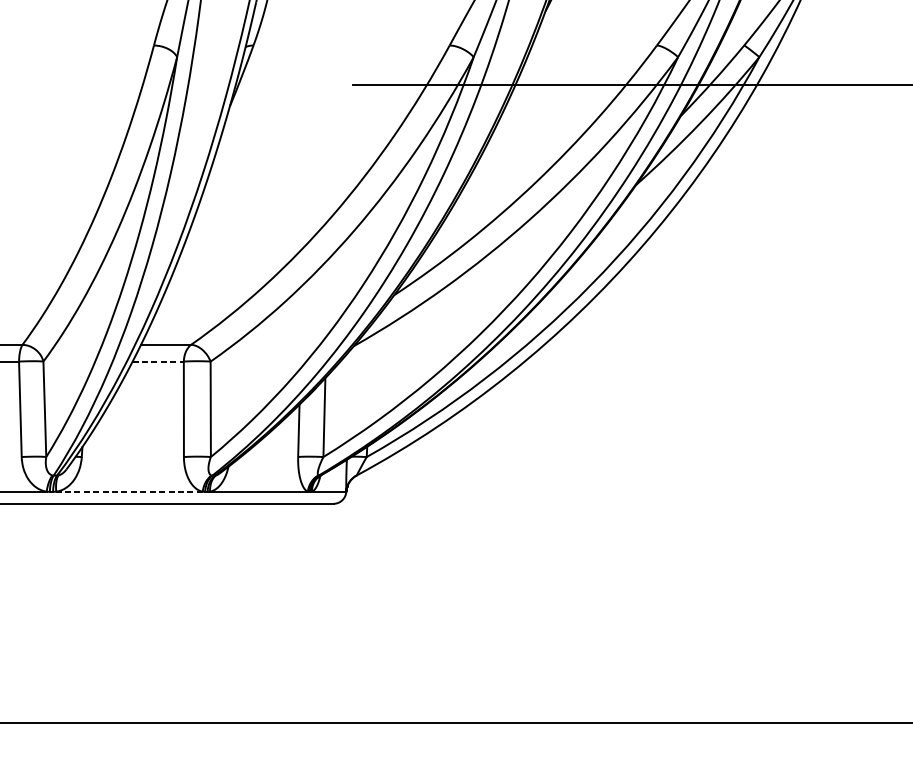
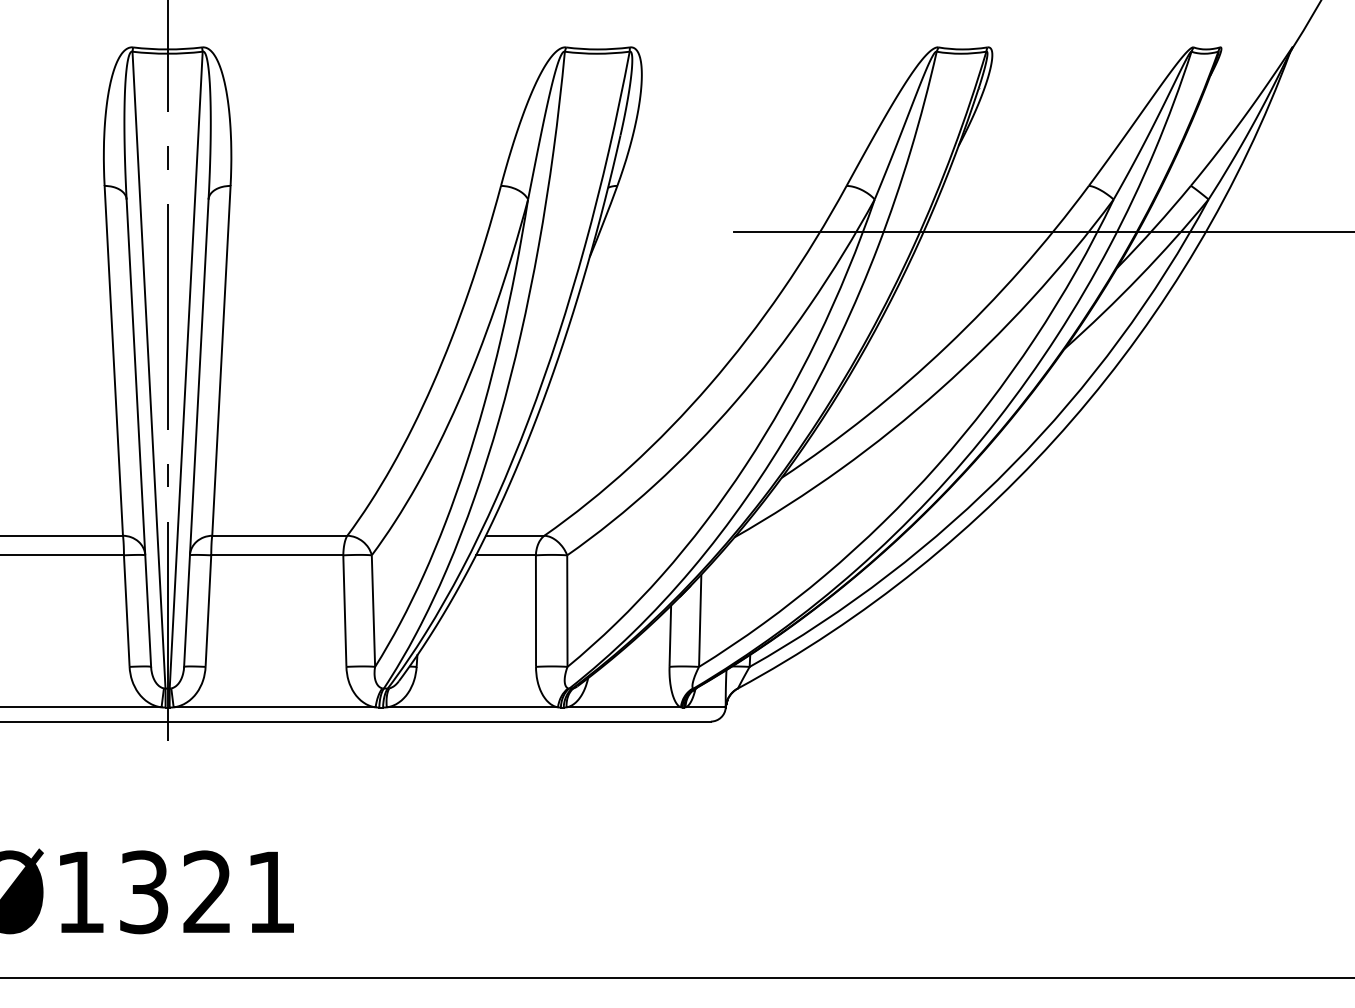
line: (158, 361) -> (506, 555), dashed -> solid
line: (129, 491) -> (472, 707), dashed -> solid

